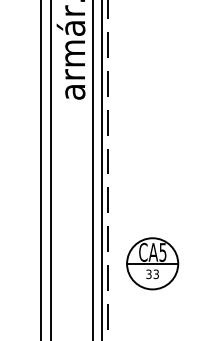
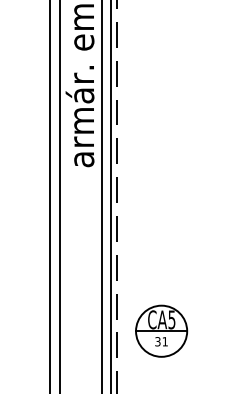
text: (155, 274) -> (164, 341), 33 -> 31

